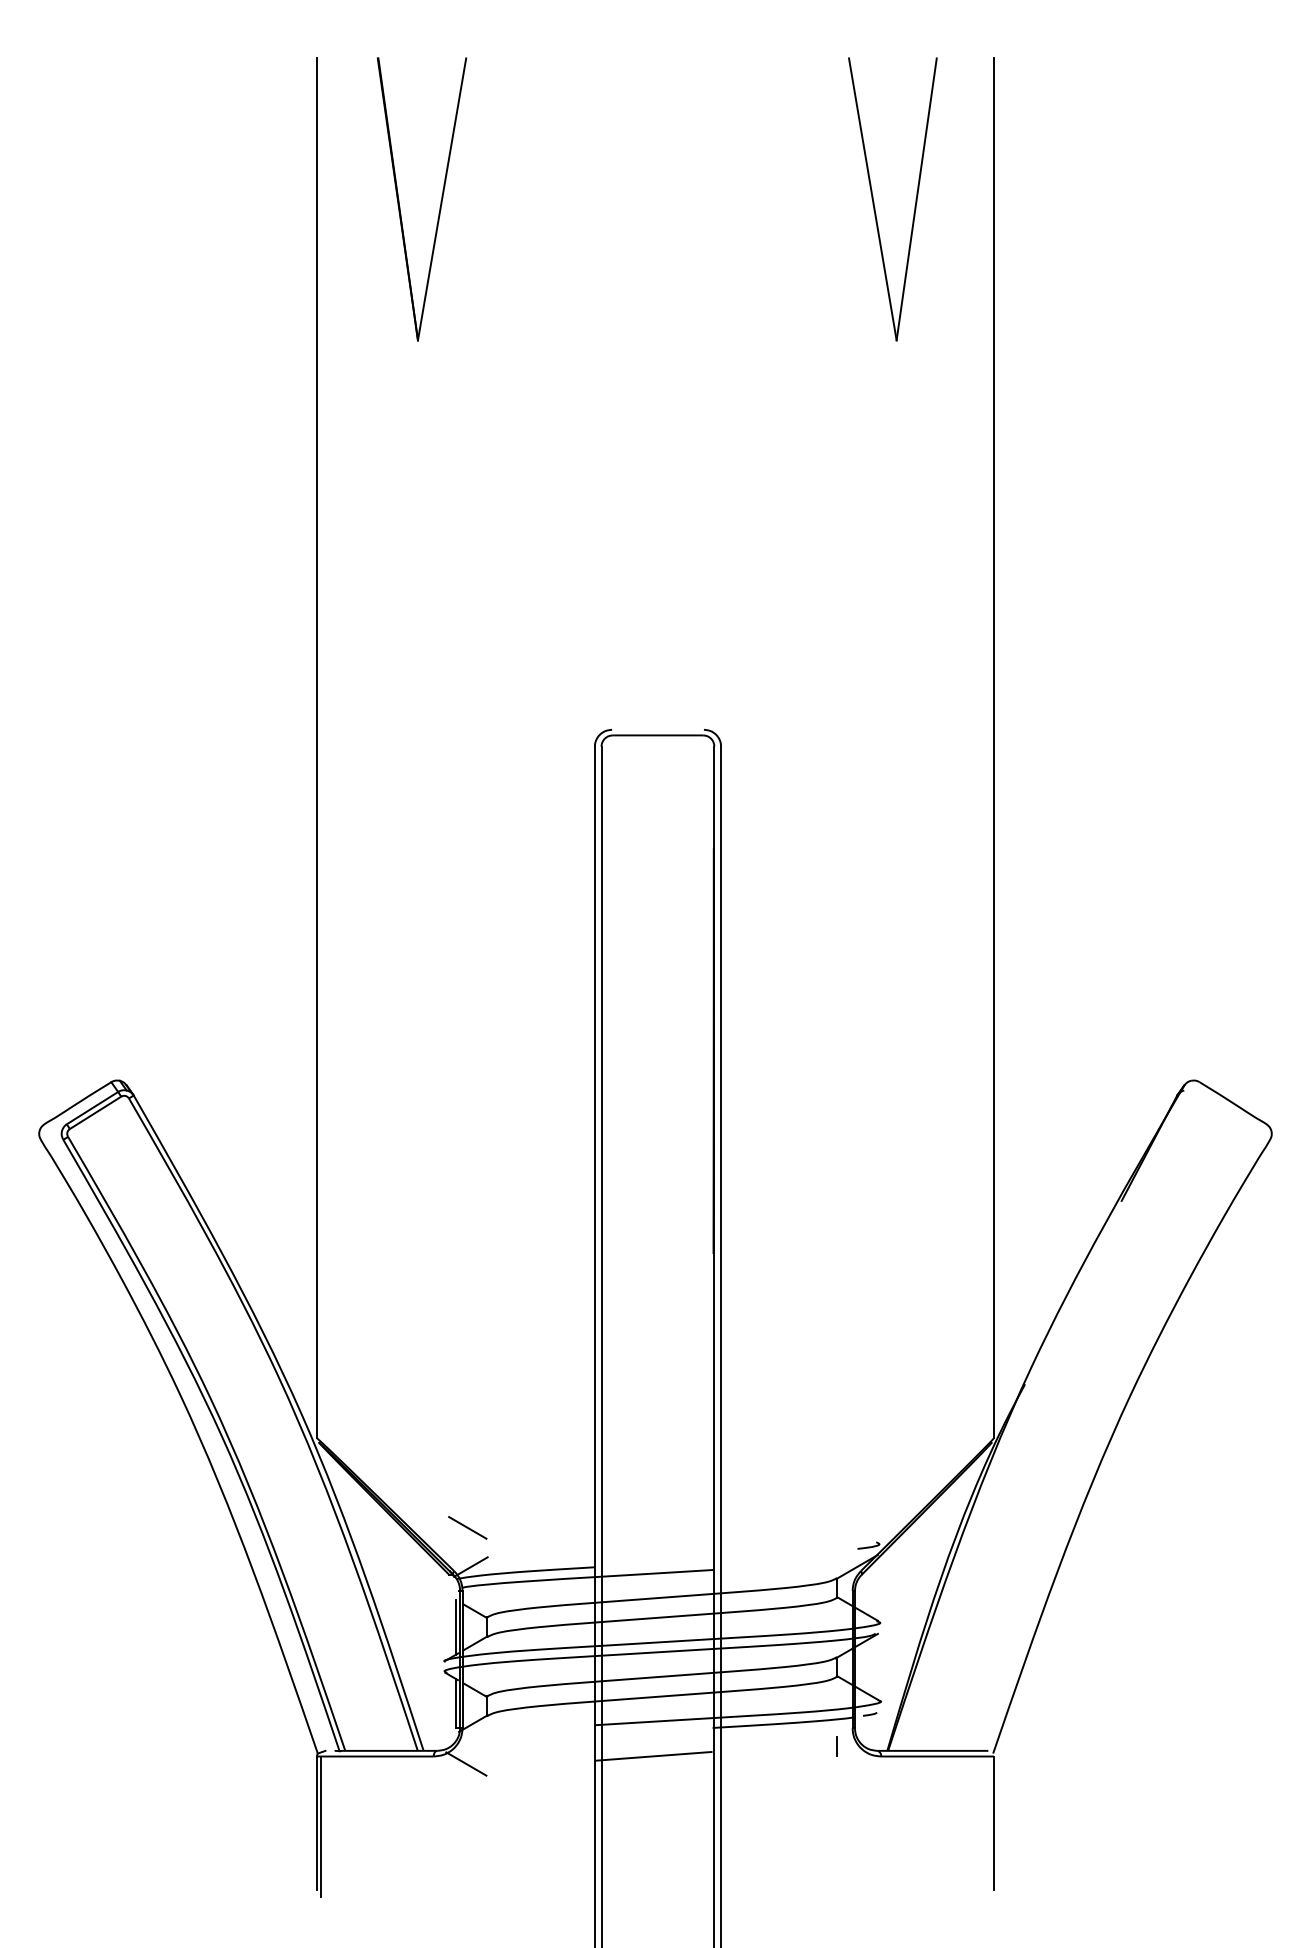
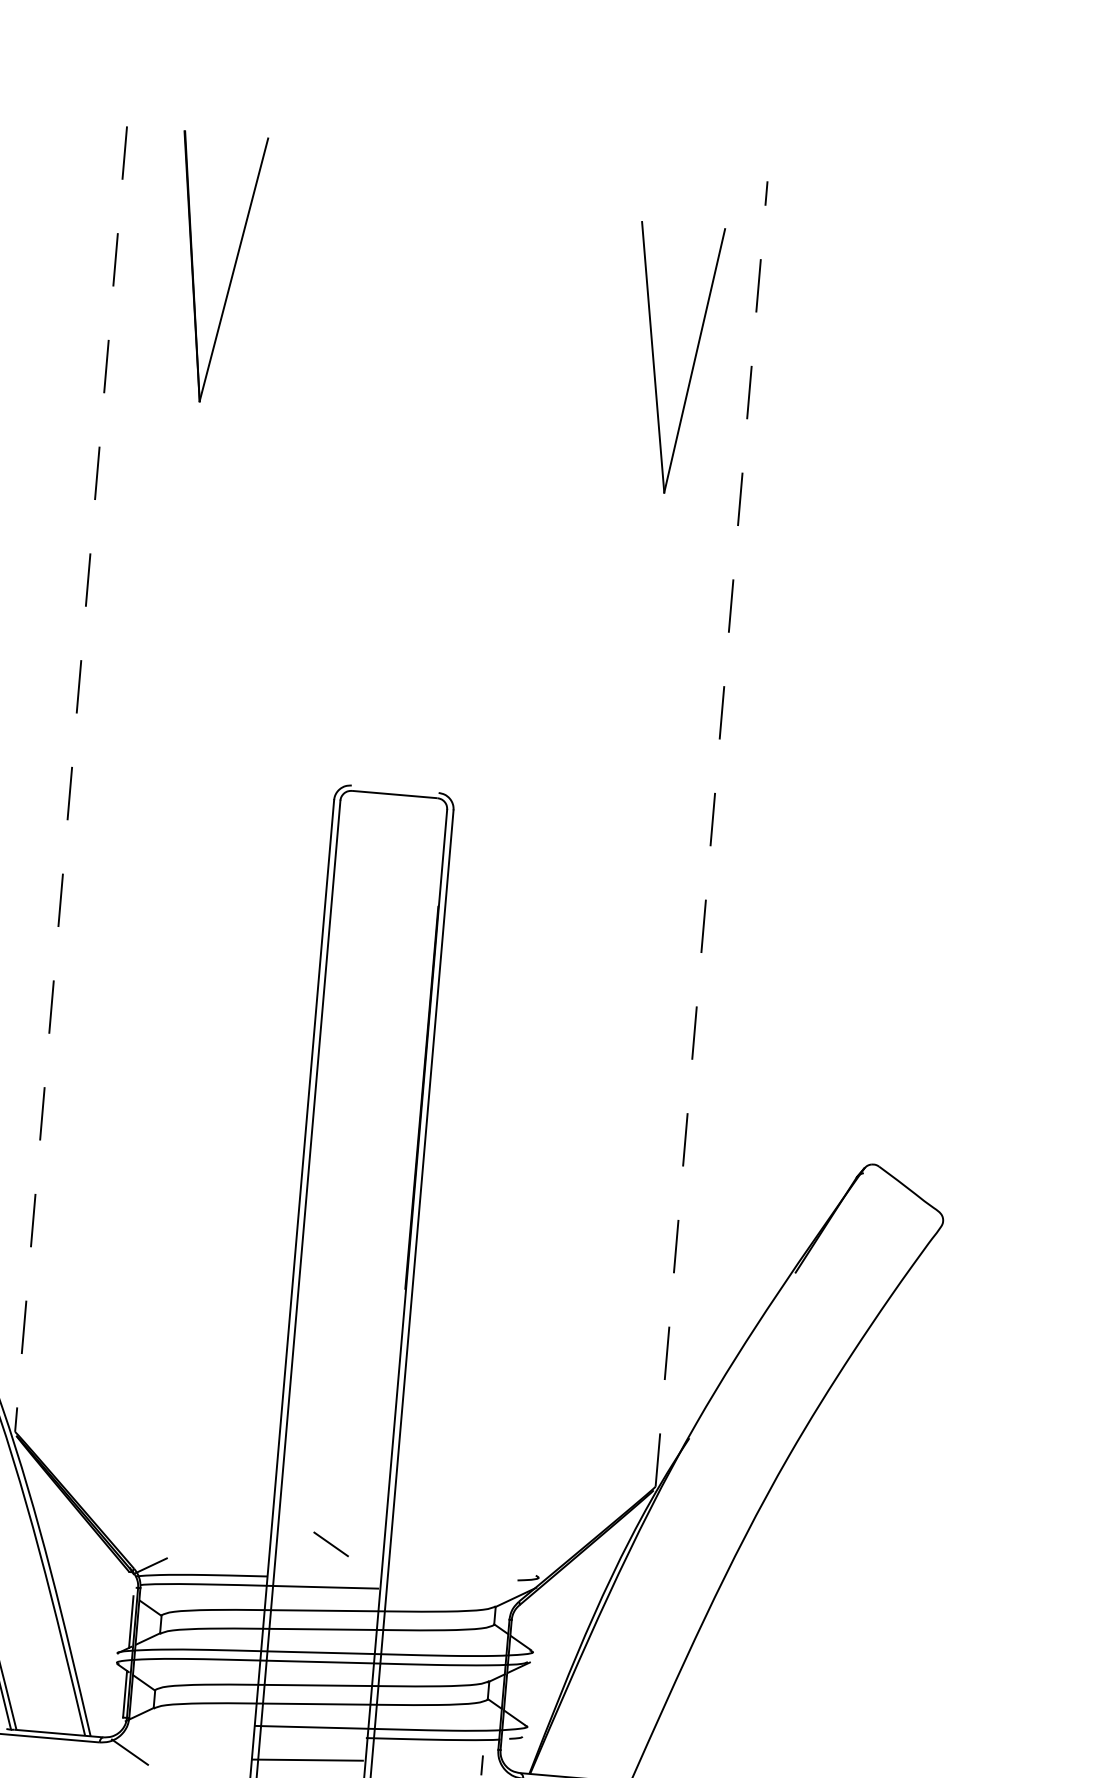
part: (874, 201) -> (654, 359), moved
line: (317, 748) -> (71, 779), solid -> dashed
line: (993, 748) -> (711, 834), solid -> dashed
line: (467, 1527) -> (330, 1544), moved

